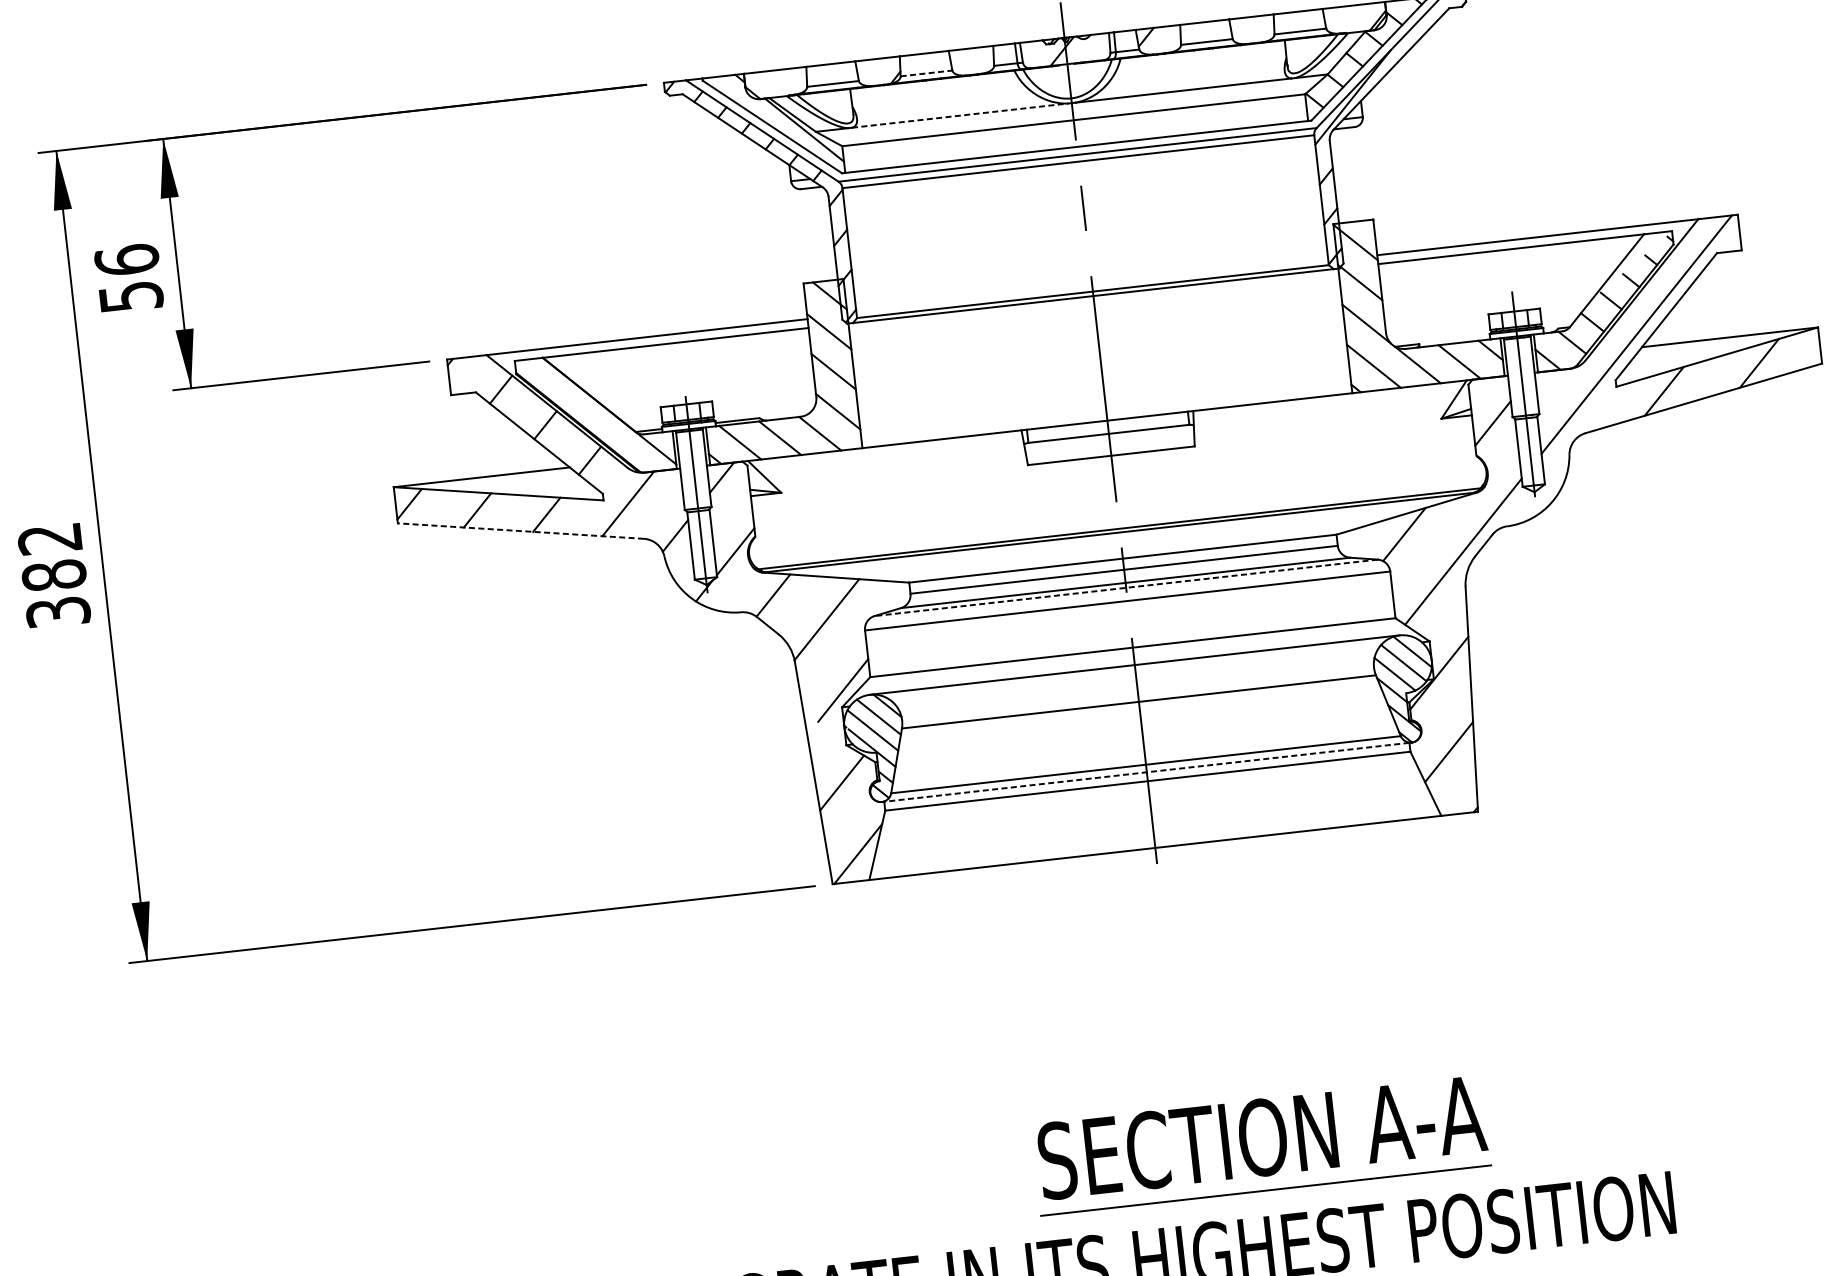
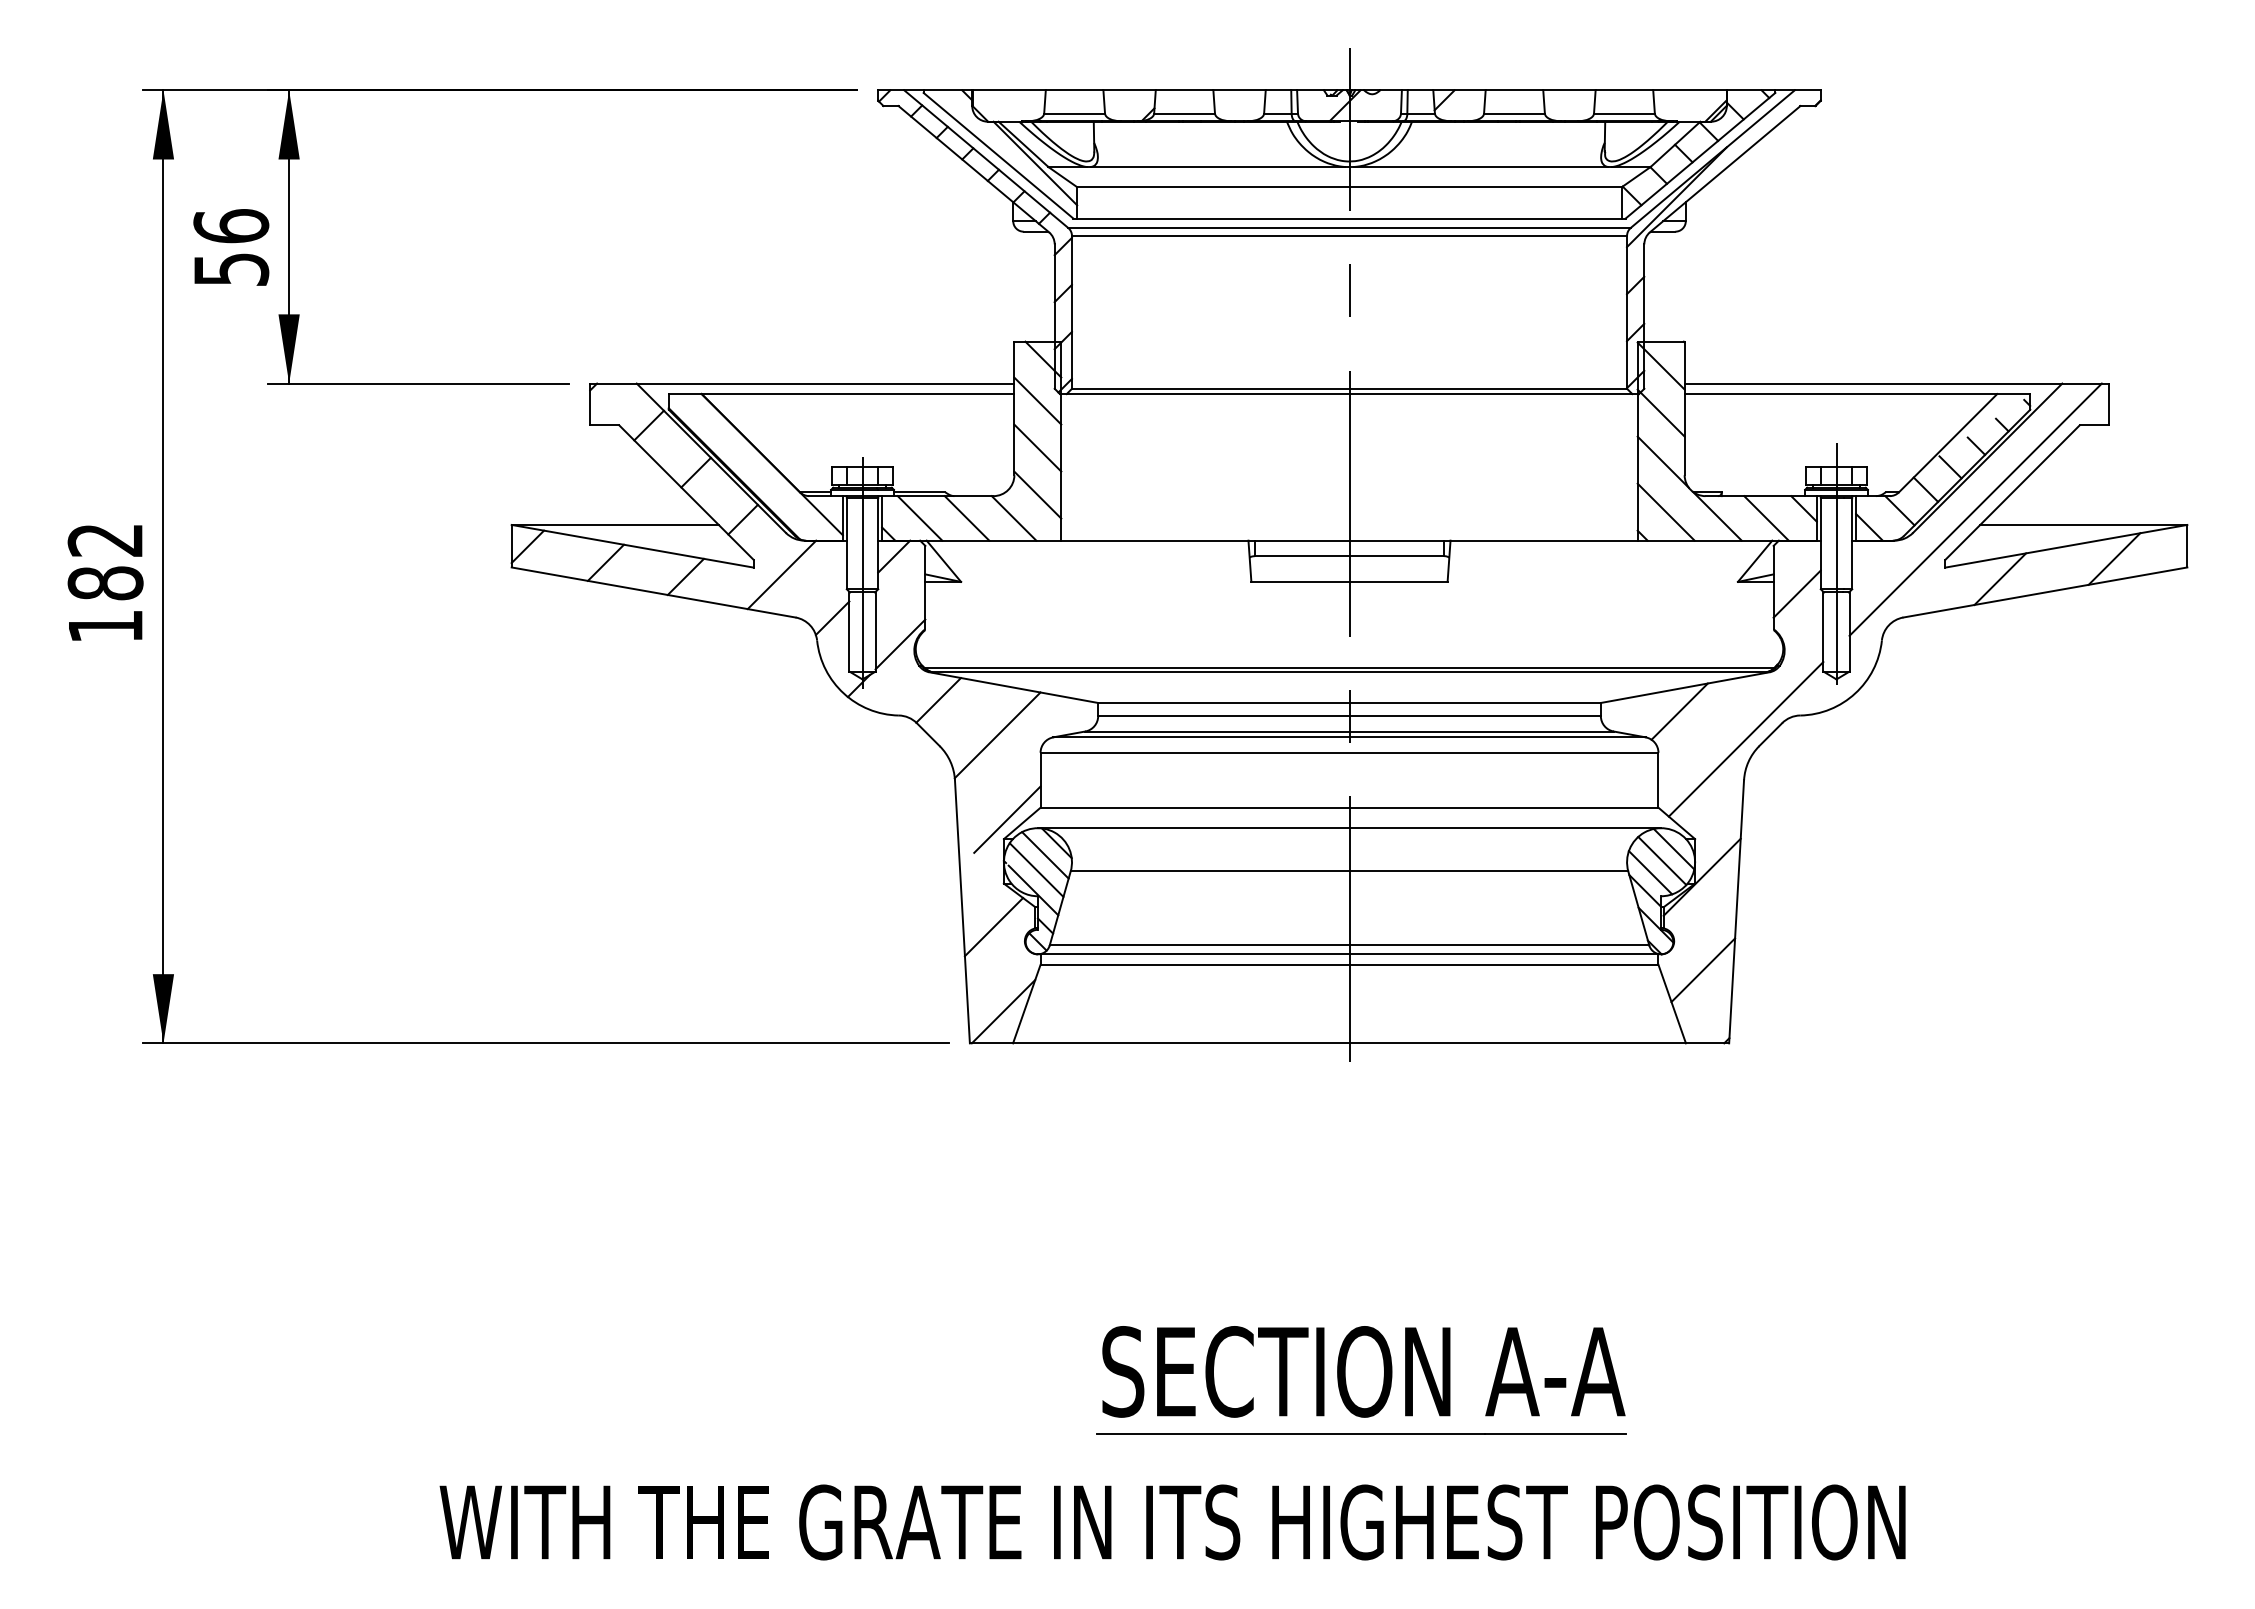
line: (927, 73) -> (1185, 113), dashed -> solid
line: (960, 116) -> (1218, 167), dashed -> solid
line: (520, 531) -> (653, 592), dashed -> solid
line: (1126, 588) -> (1349, 737), dashed -> solid
text: (58, 612) -> (105, 626), 382 -> 182
line: (1146, 772) -> (1349, 954), dashed -> solid
part: (1260, 1145) -> (1361, 1380), moved

